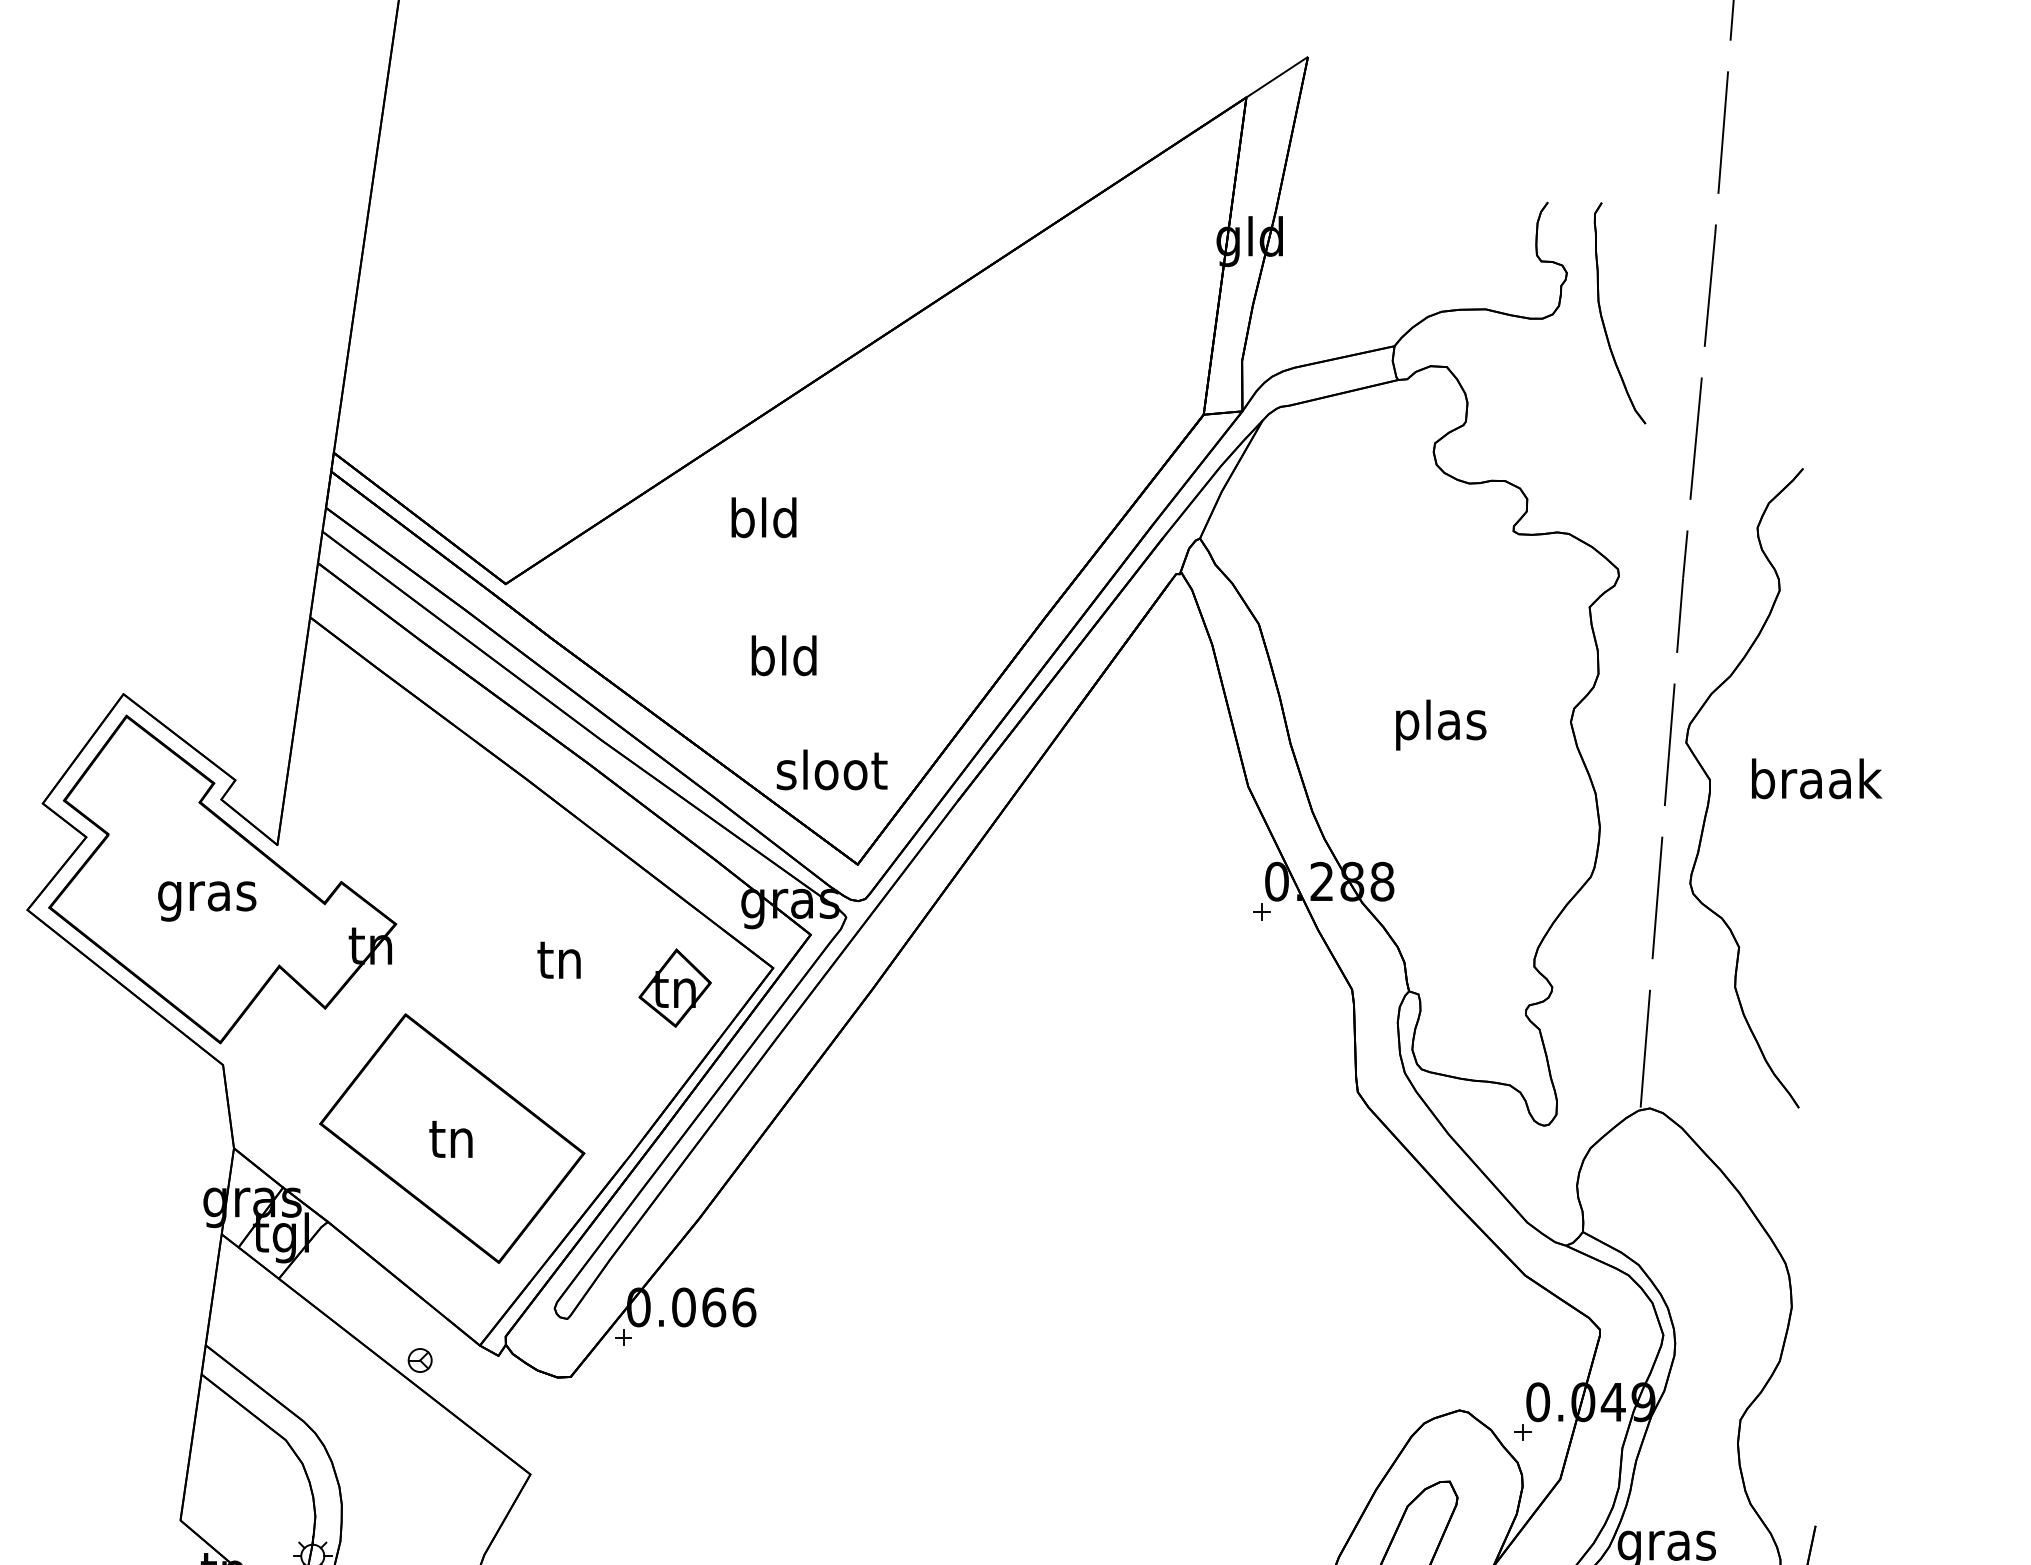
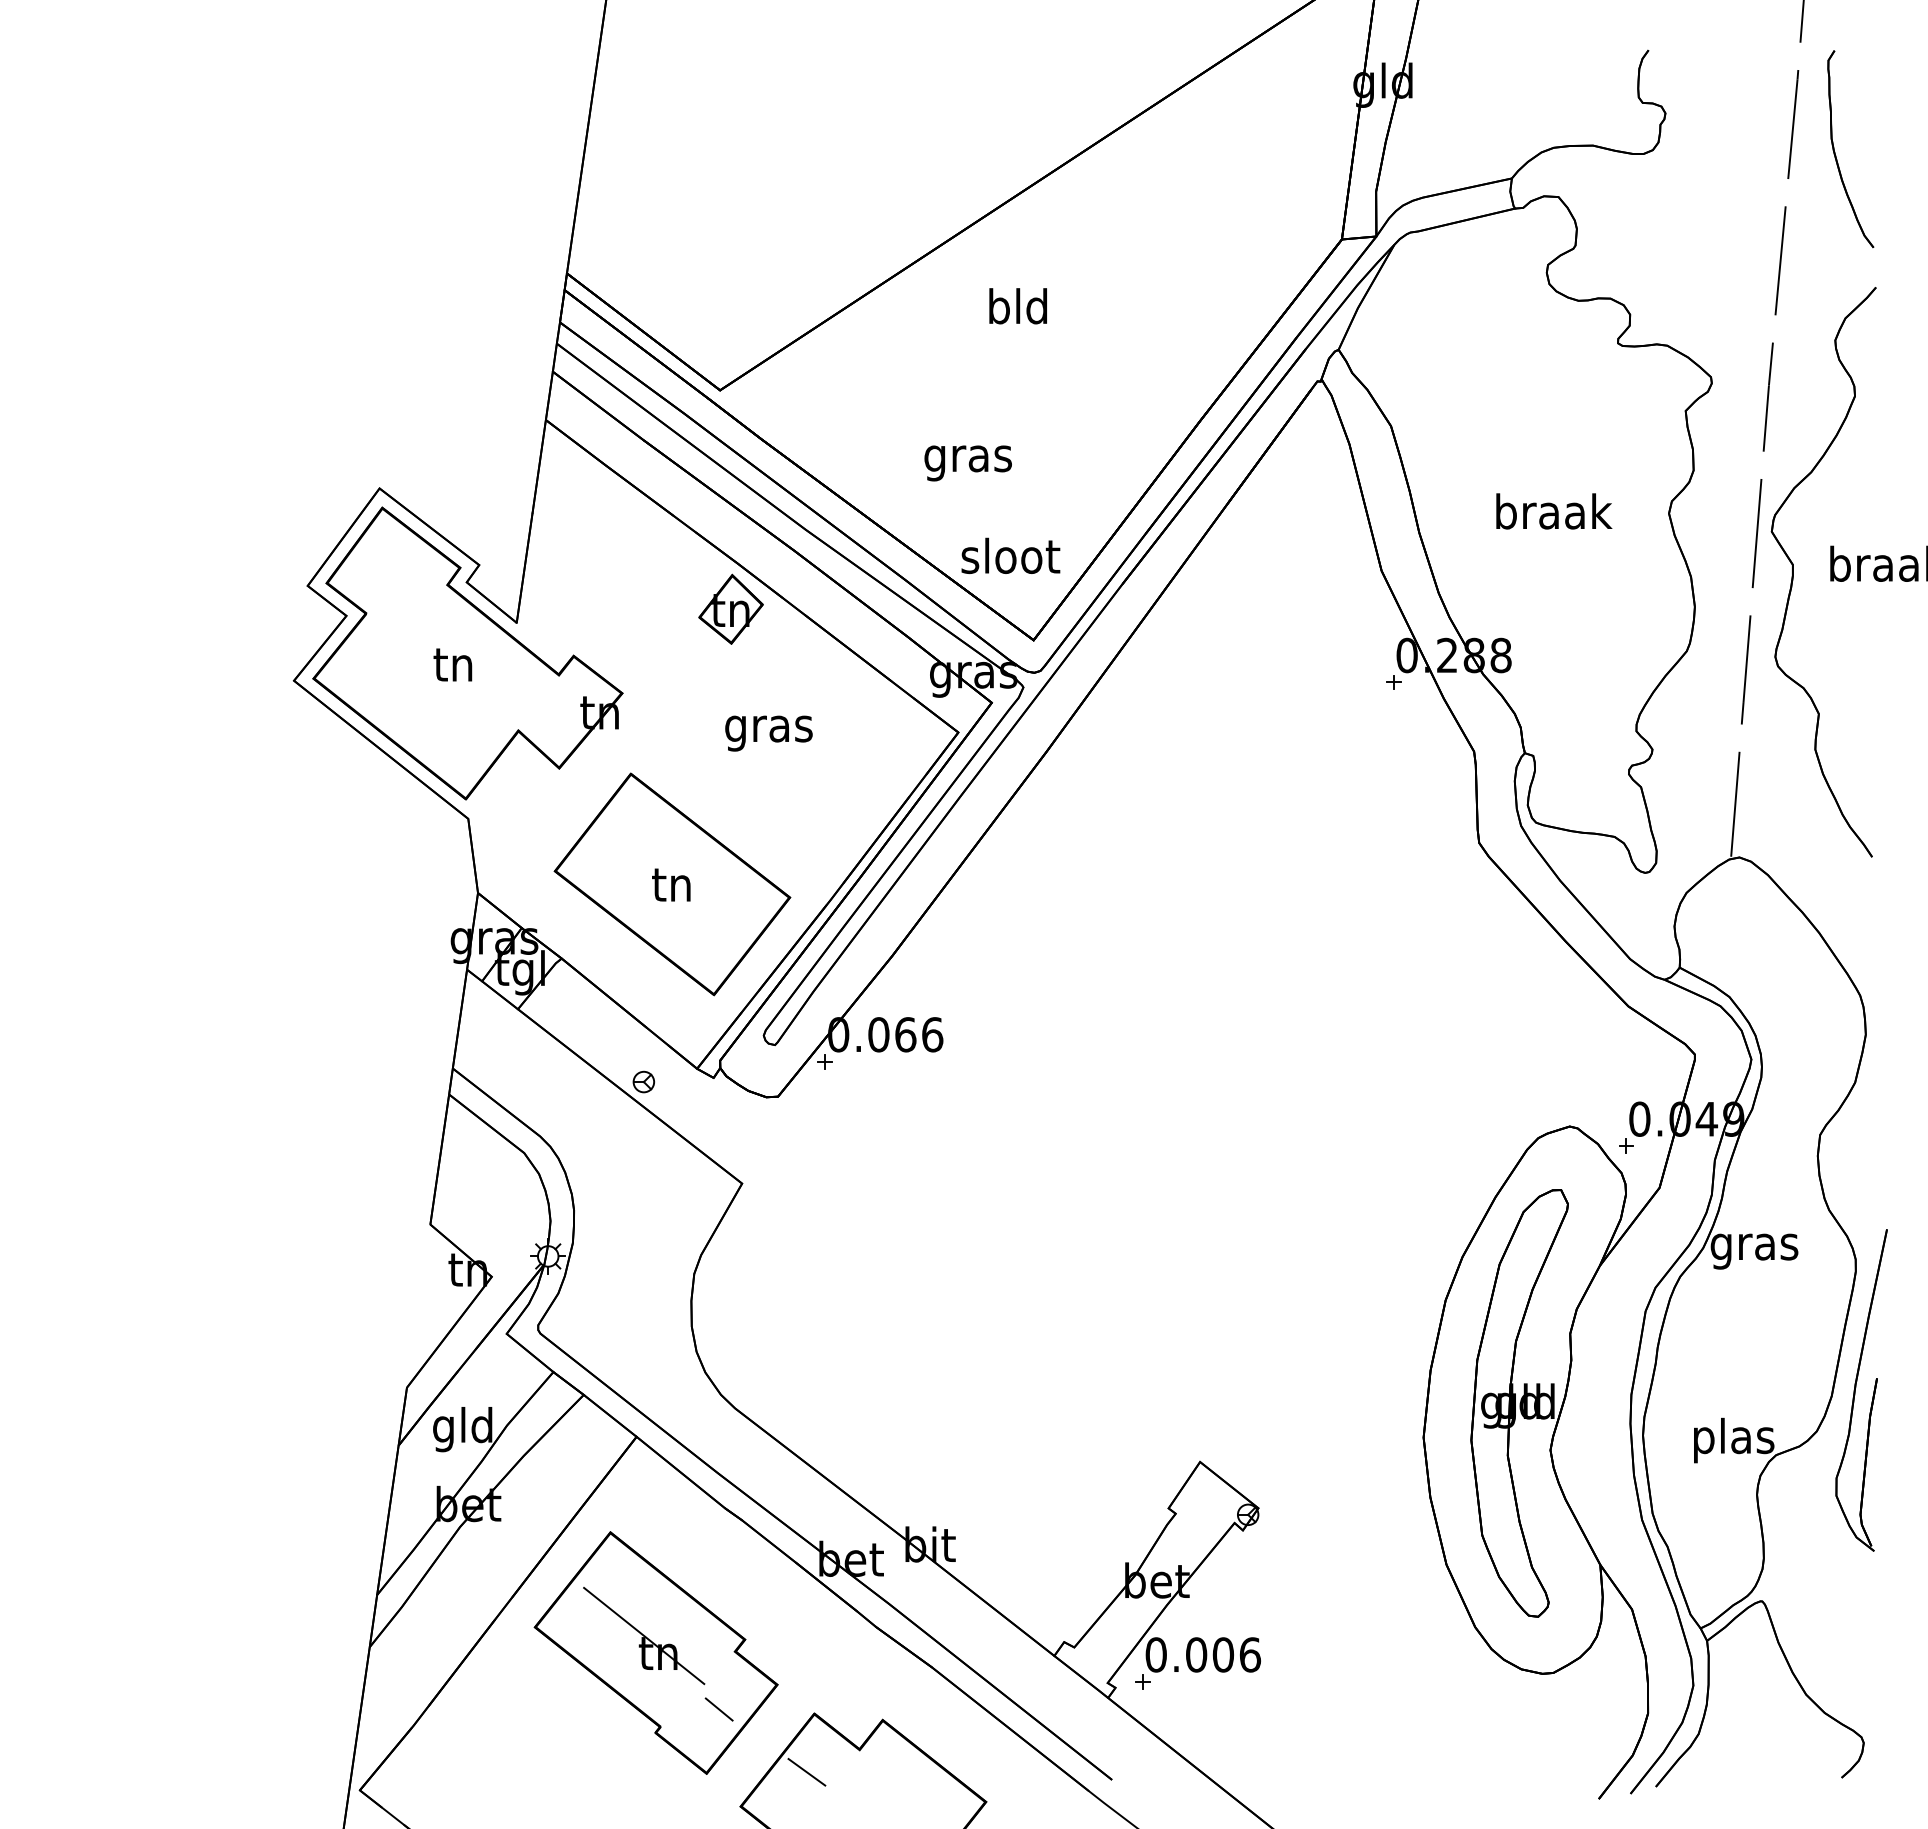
part: (1603, 320) -> (1836, 155), moved
text: (763, 517) -> (1017, 306), moved
text: (783, 660) -> (967, 458), bld -> gras
text: (1442, 724) -> (1554, 515), plas -> braak
text: (206, 897) -> (453, 669), gras -> tn
text: (560, 965) -> (768, 730), tn -> gras
part: (674, 987) -> (730, 608), moved

